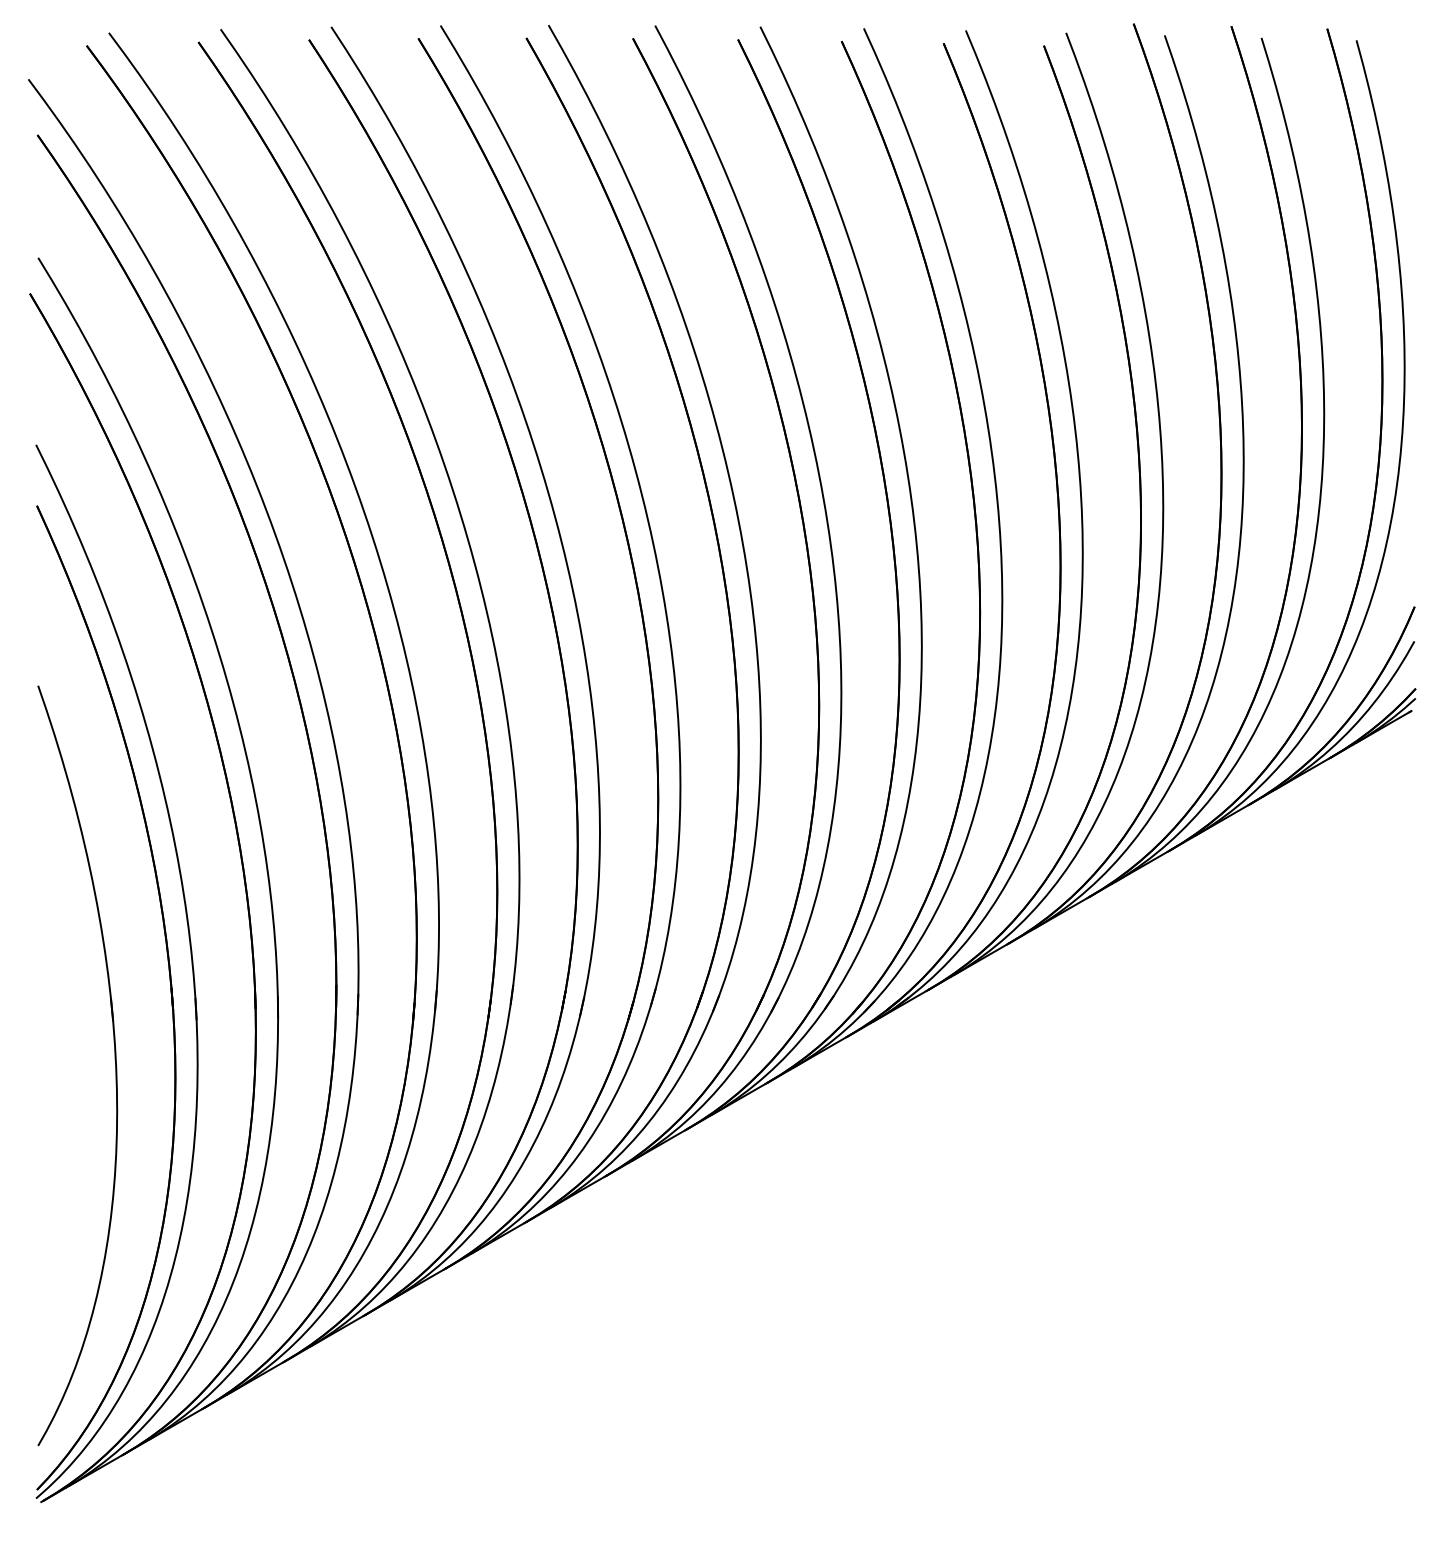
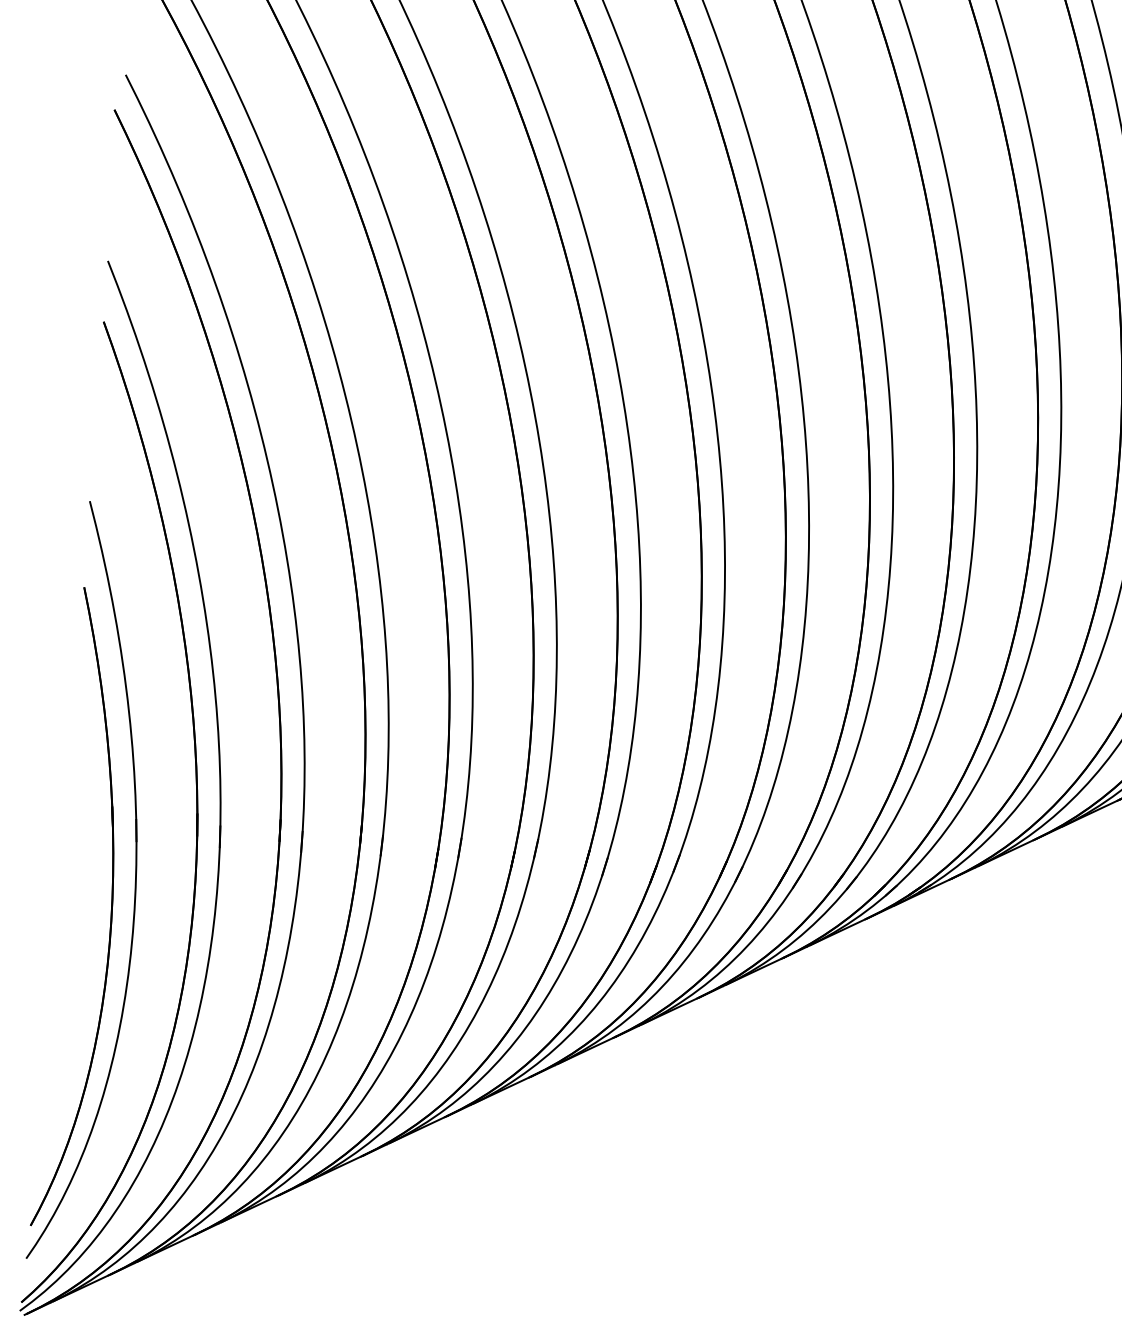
part: (93, 1091) -> (111, 910), added

